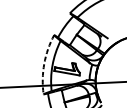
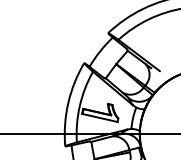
arc: (44, 64) -> (68, 103), dashed -> solid

